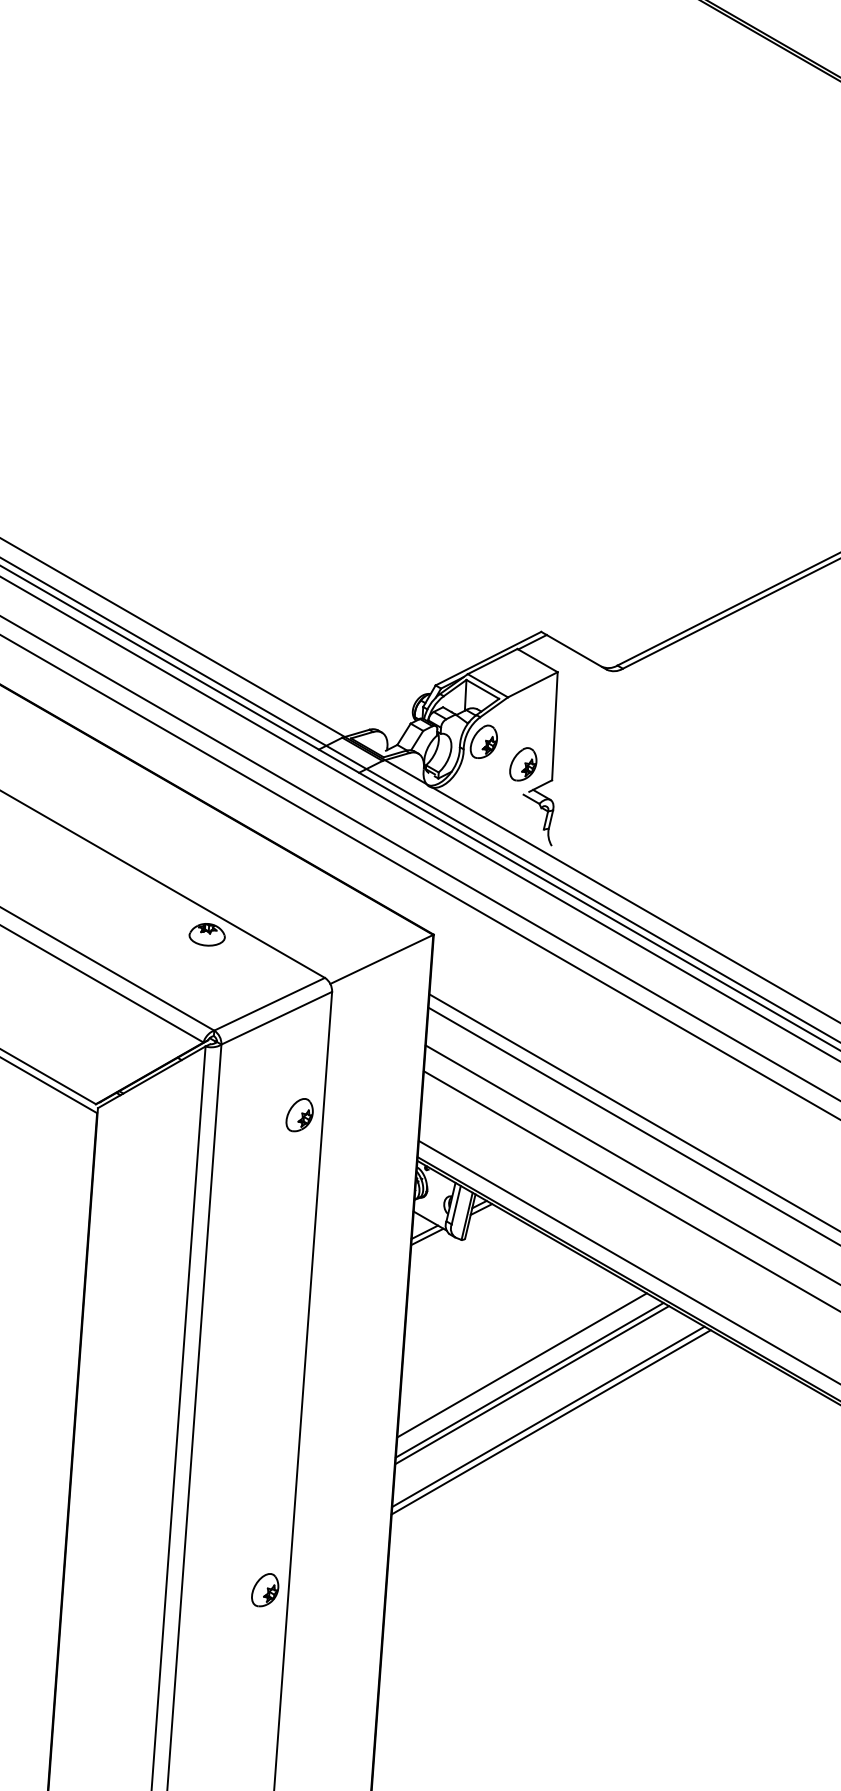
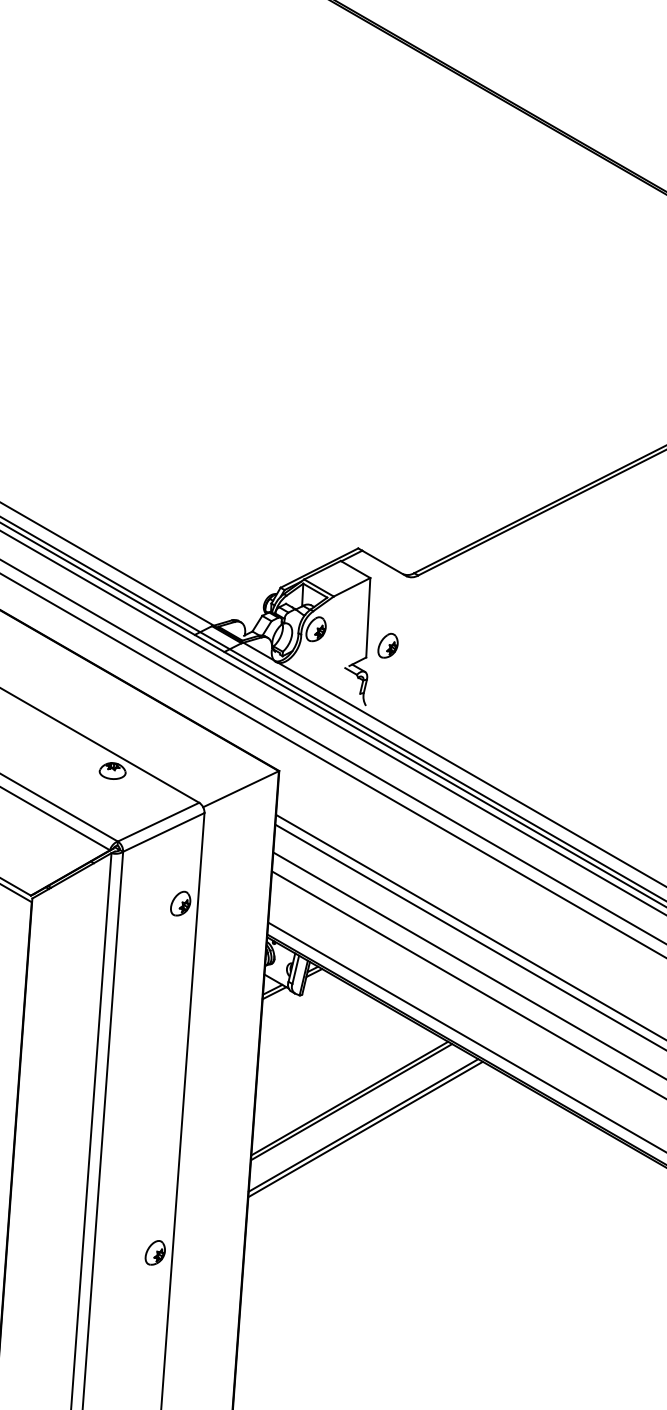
part: (522, 763) -> (387, 645), moved
line: (521, 1365) -> (343, 1087), removed

